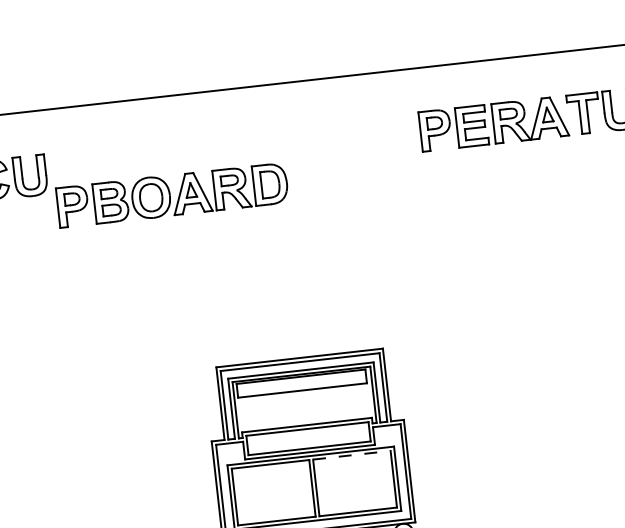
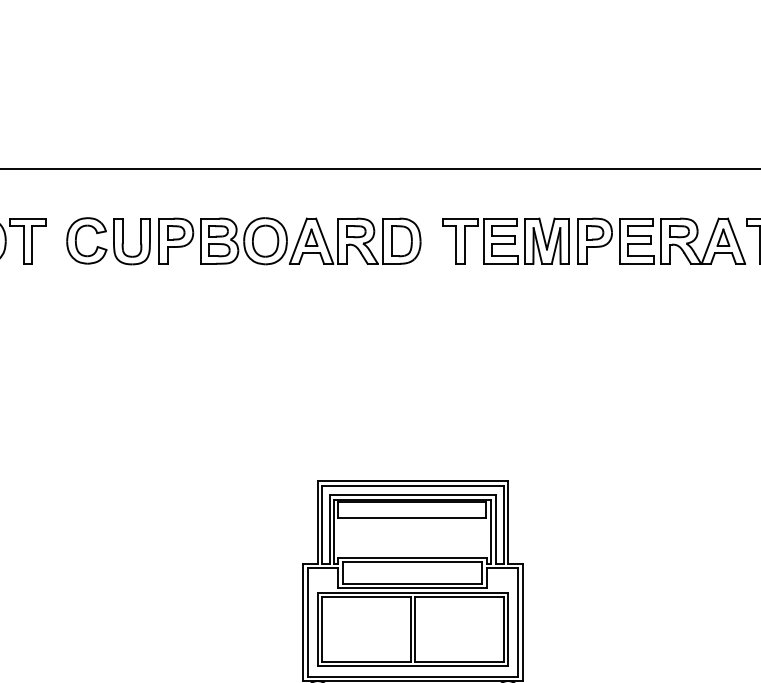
part: (357, 138) -> (505, 240), added
part: (172, 195) -> (289, 241), moved
line: (351, 455) -> (459, 597), dashed -> solid

